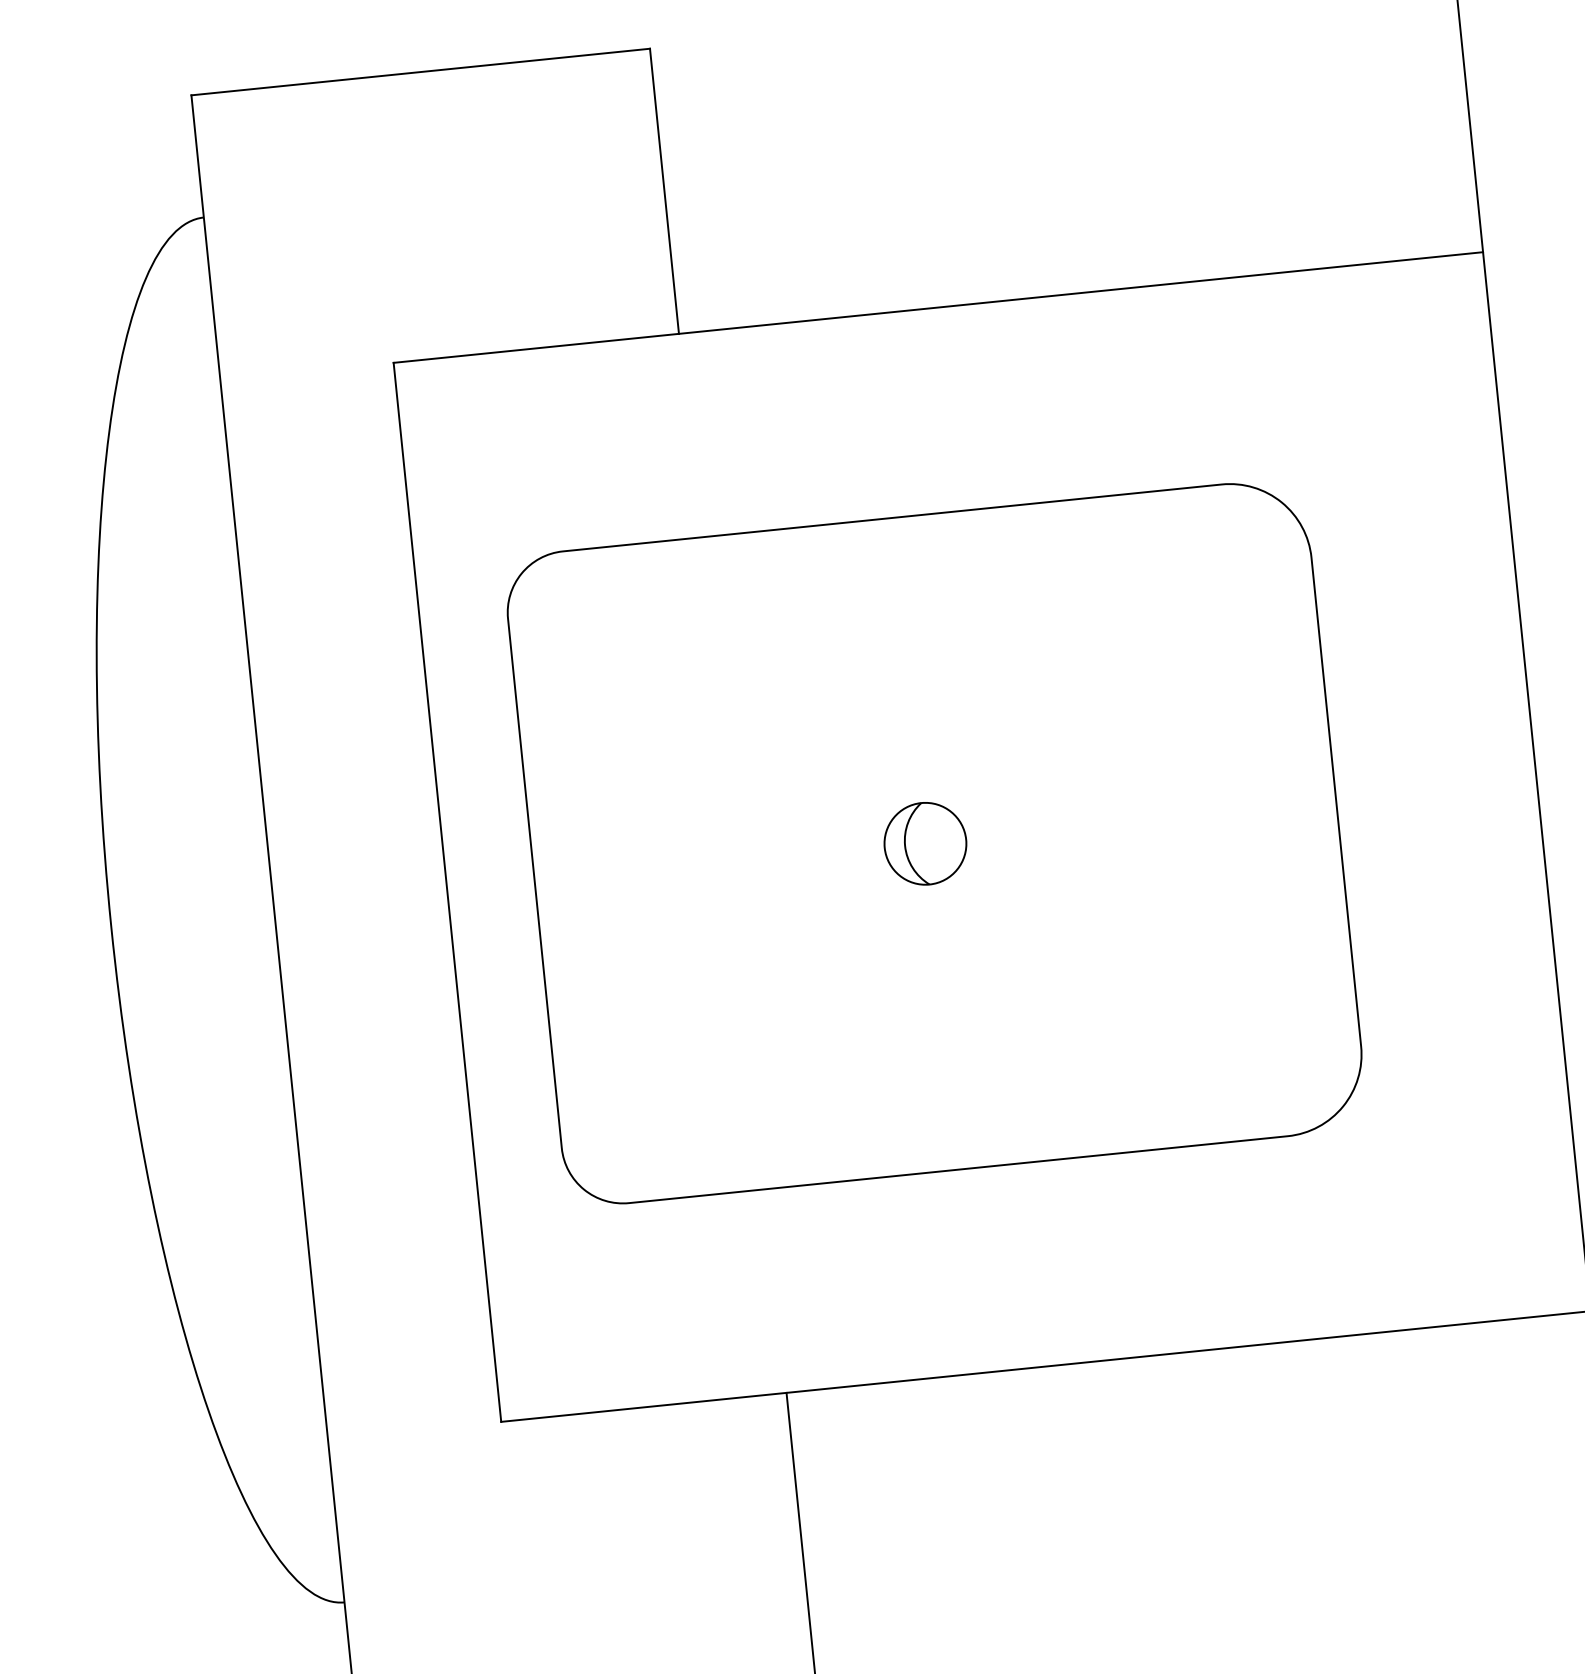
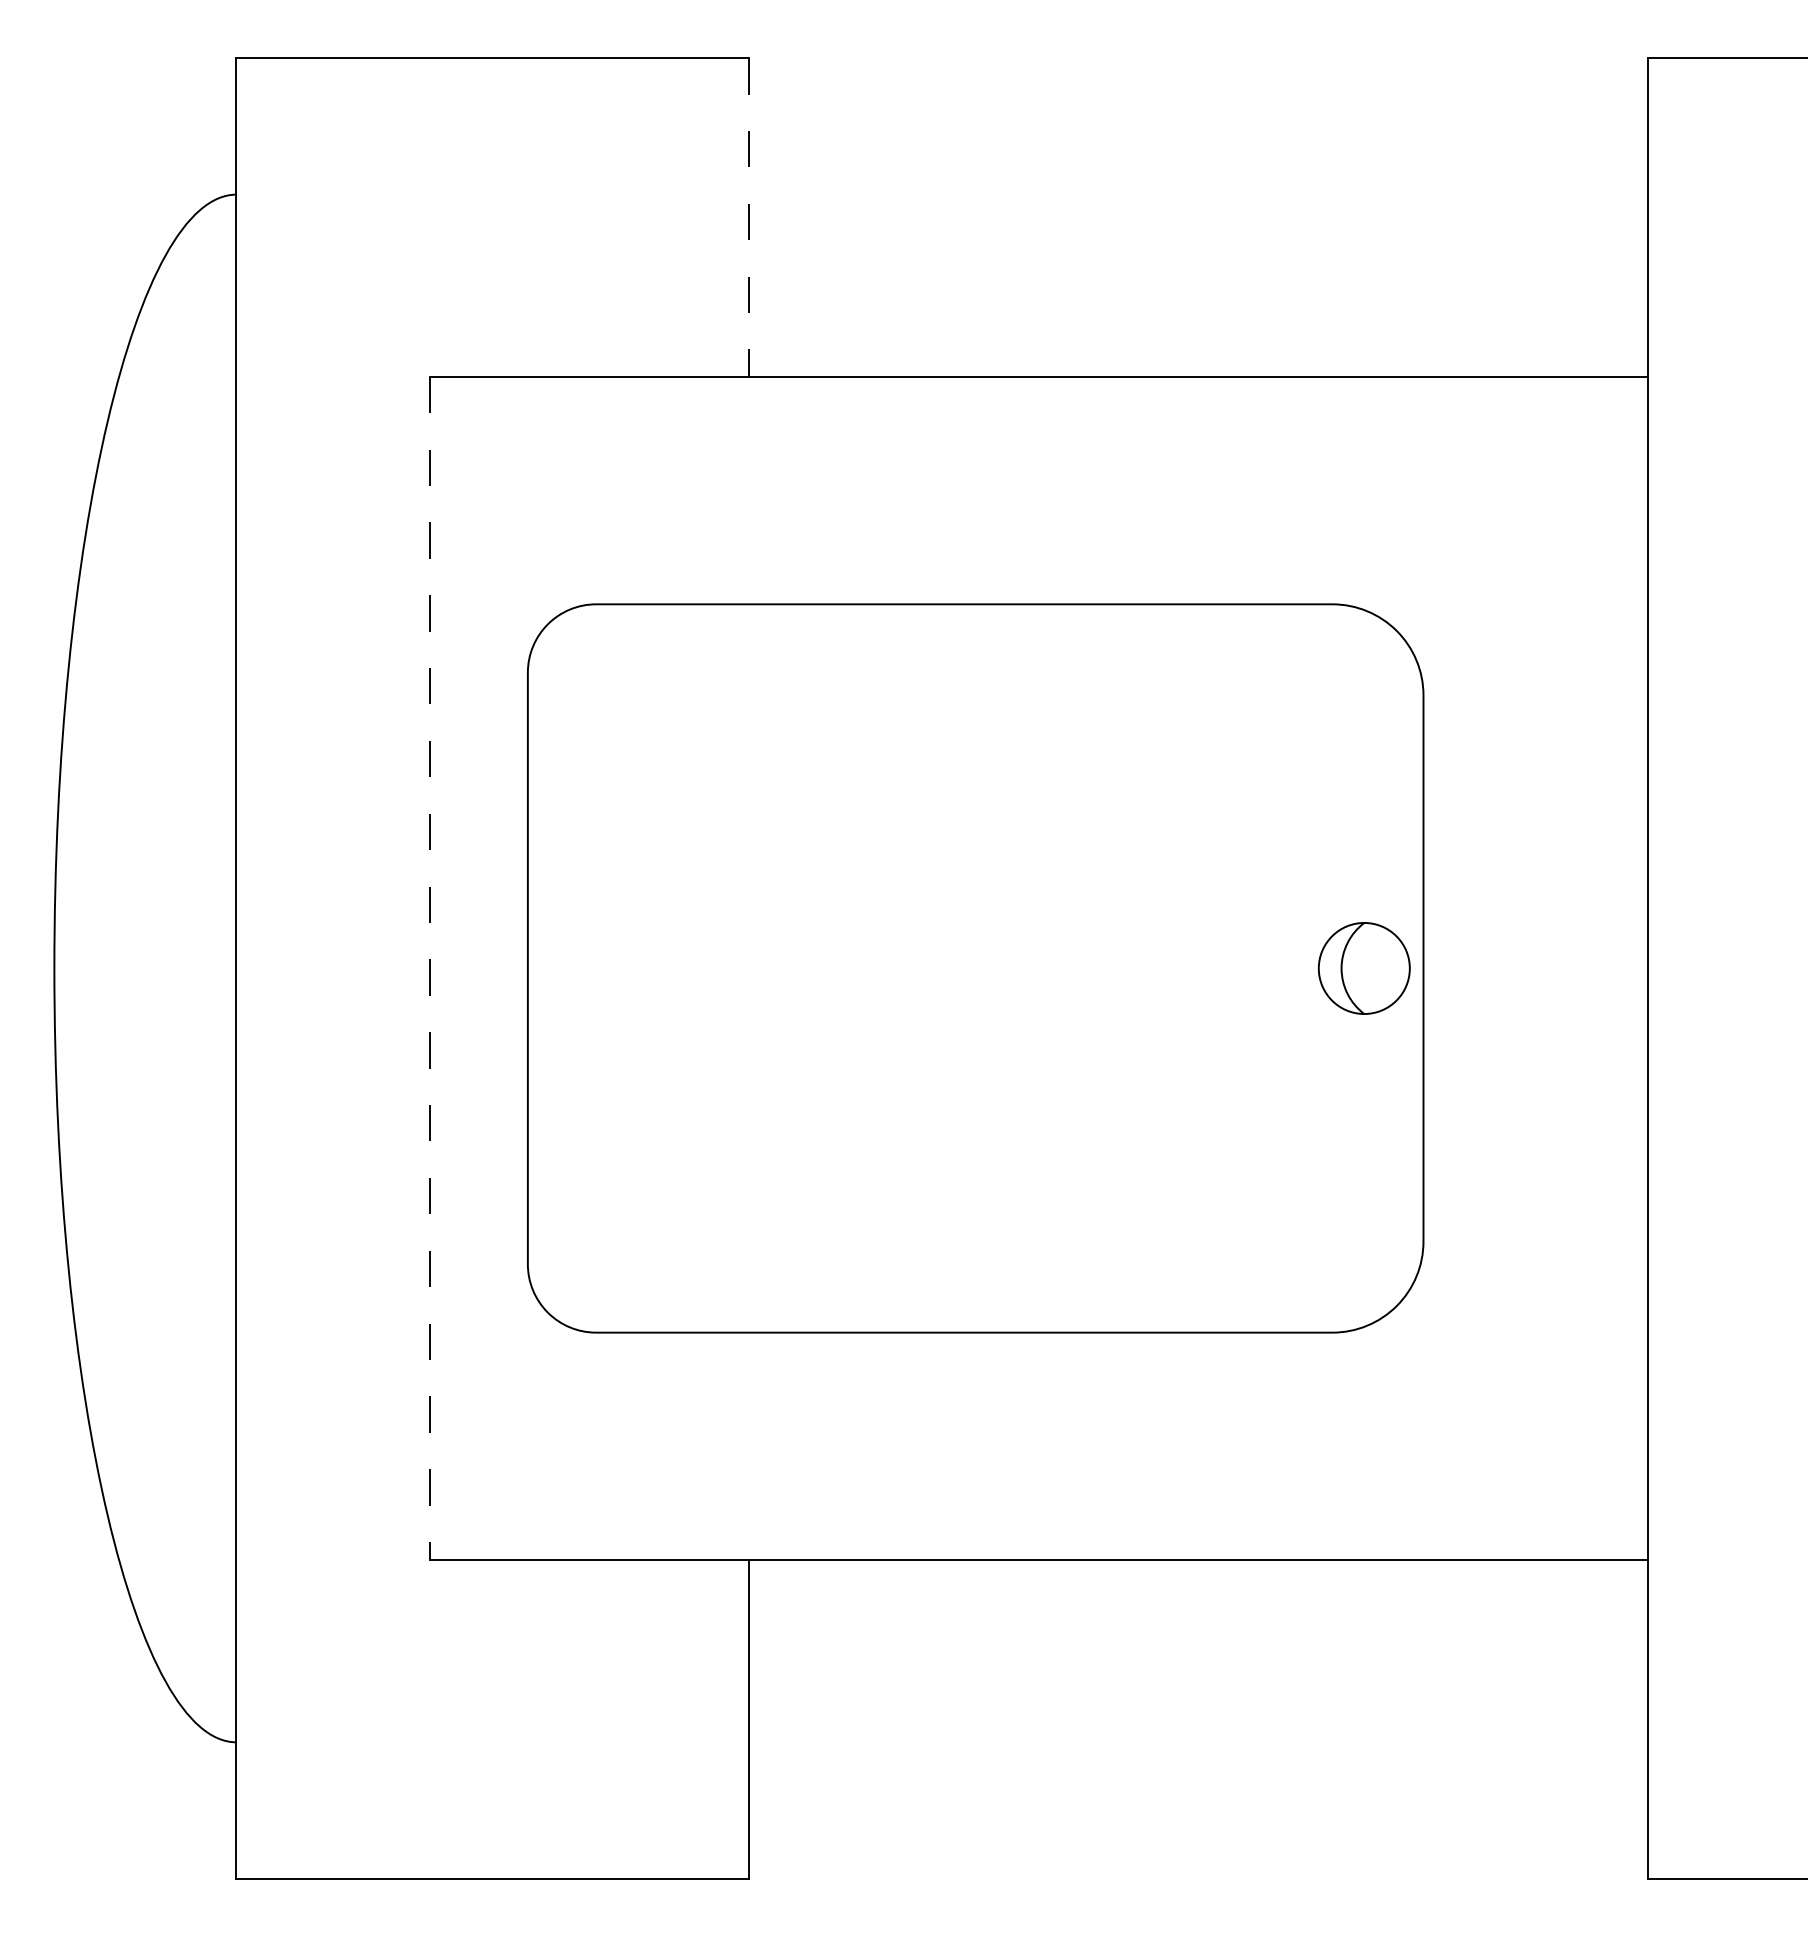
line: (664, 191) -> (748, 217), solid -> dashed
part: (924, 843) -> (1363, 968), moved
line: (447, 892) -> (430, 968), solid -> dashed

